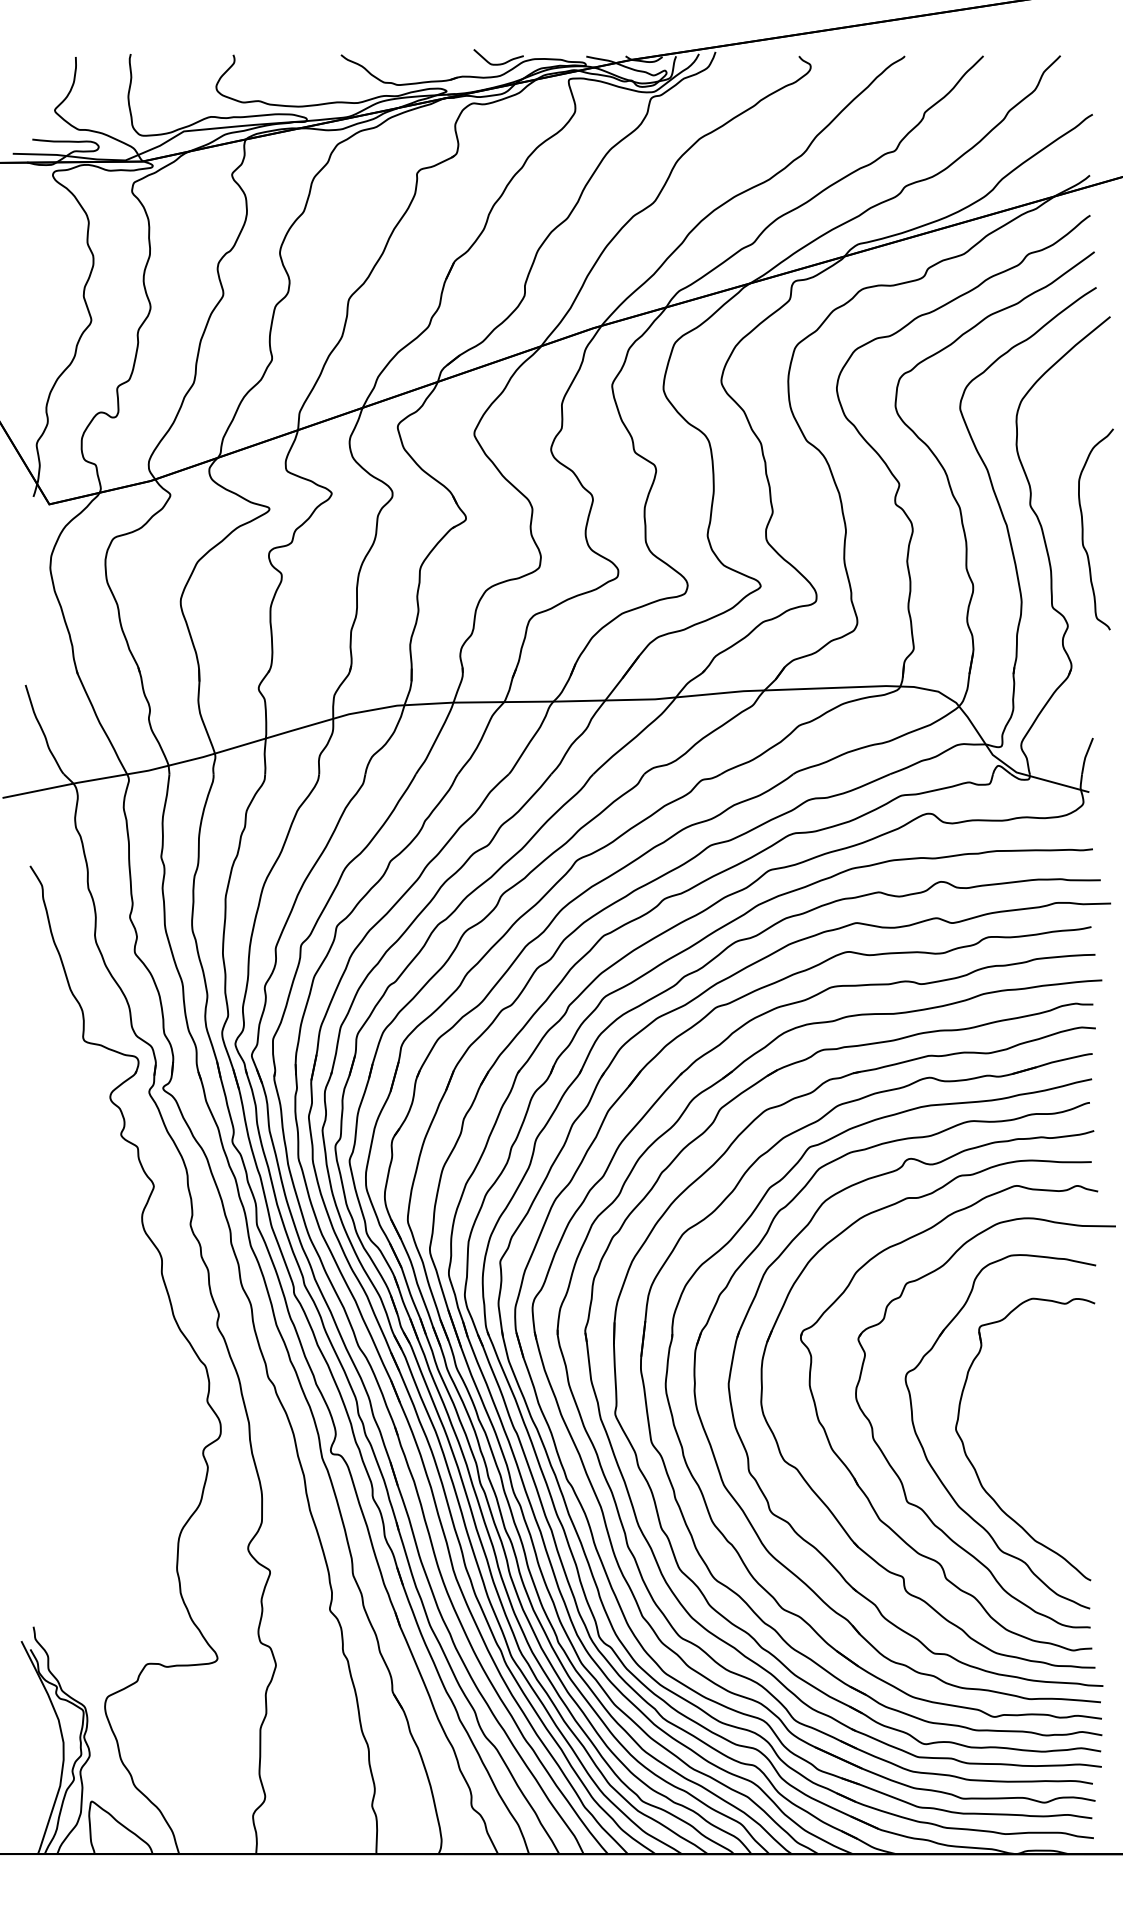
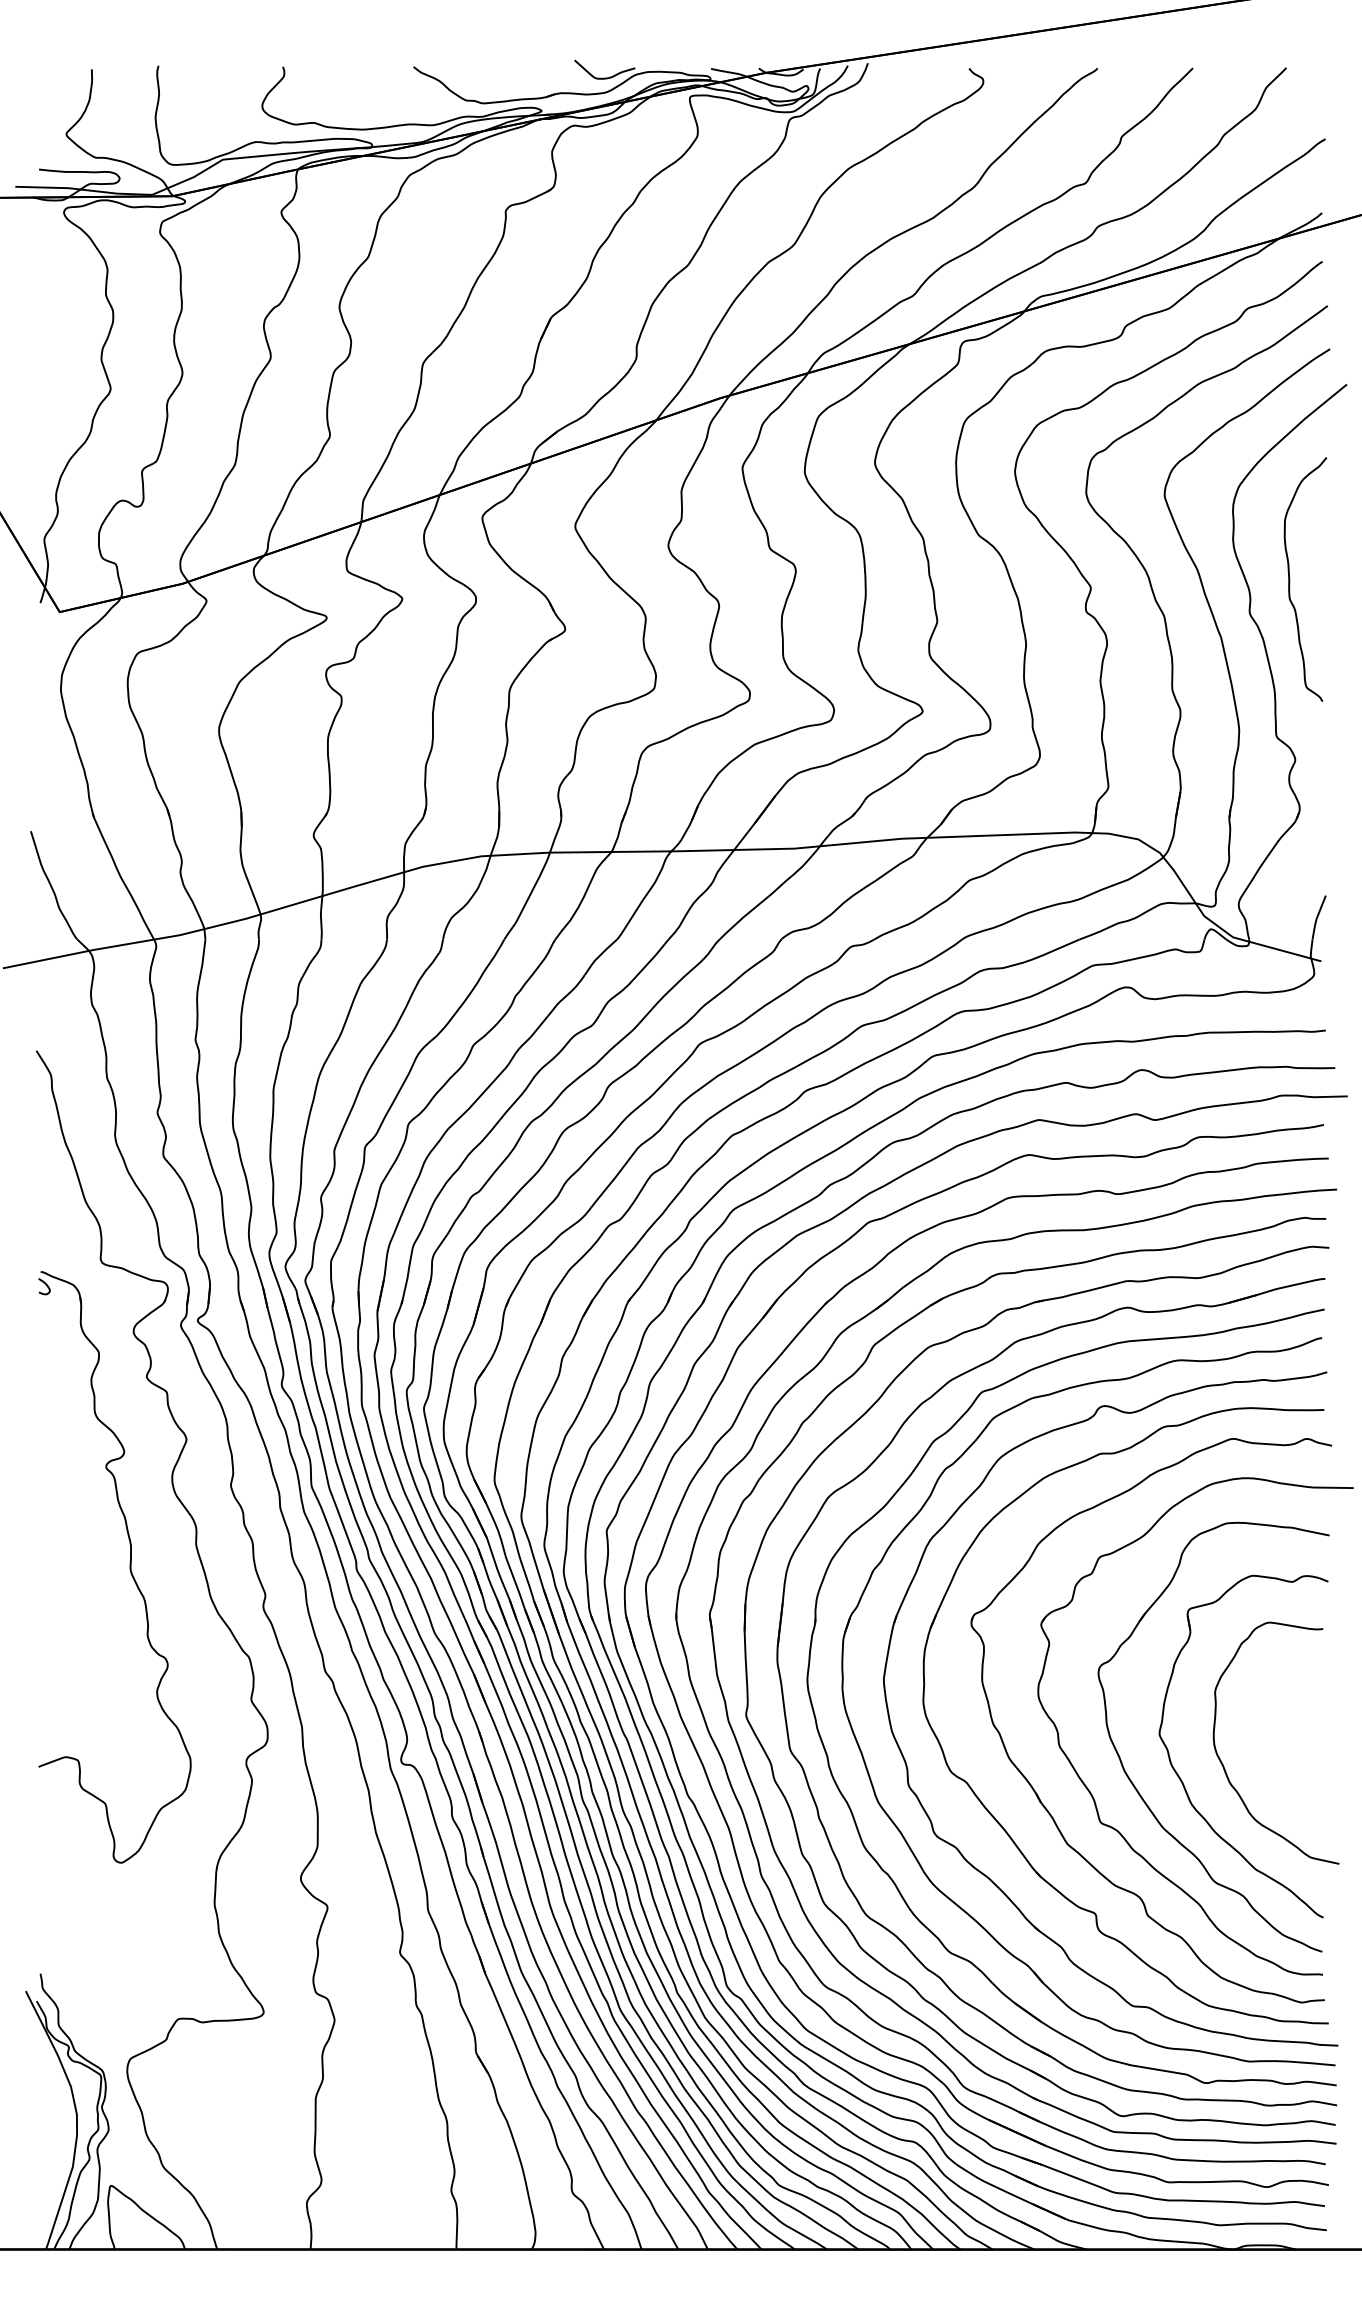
curve: (1083, 529) -> (1290, 579), moved
part: (106, 1291) -> (129, 1567), added
curve: (1009, 1455) -> (1224, 1766), added

